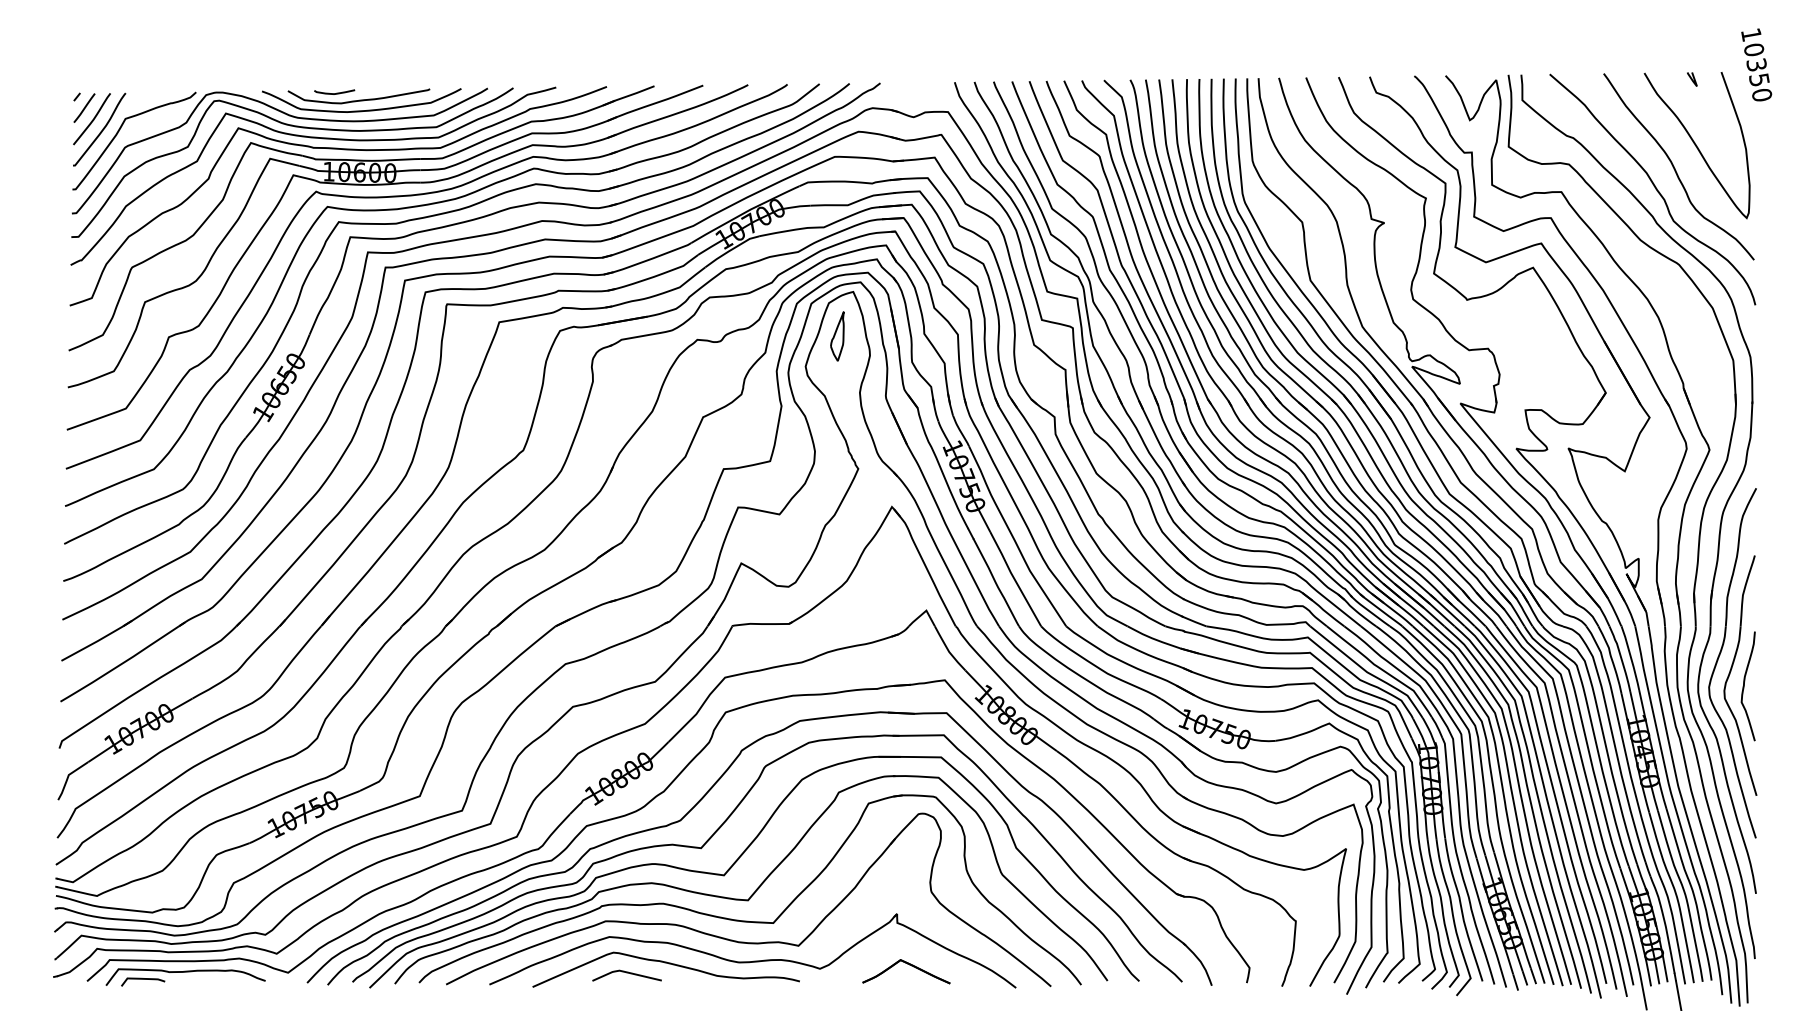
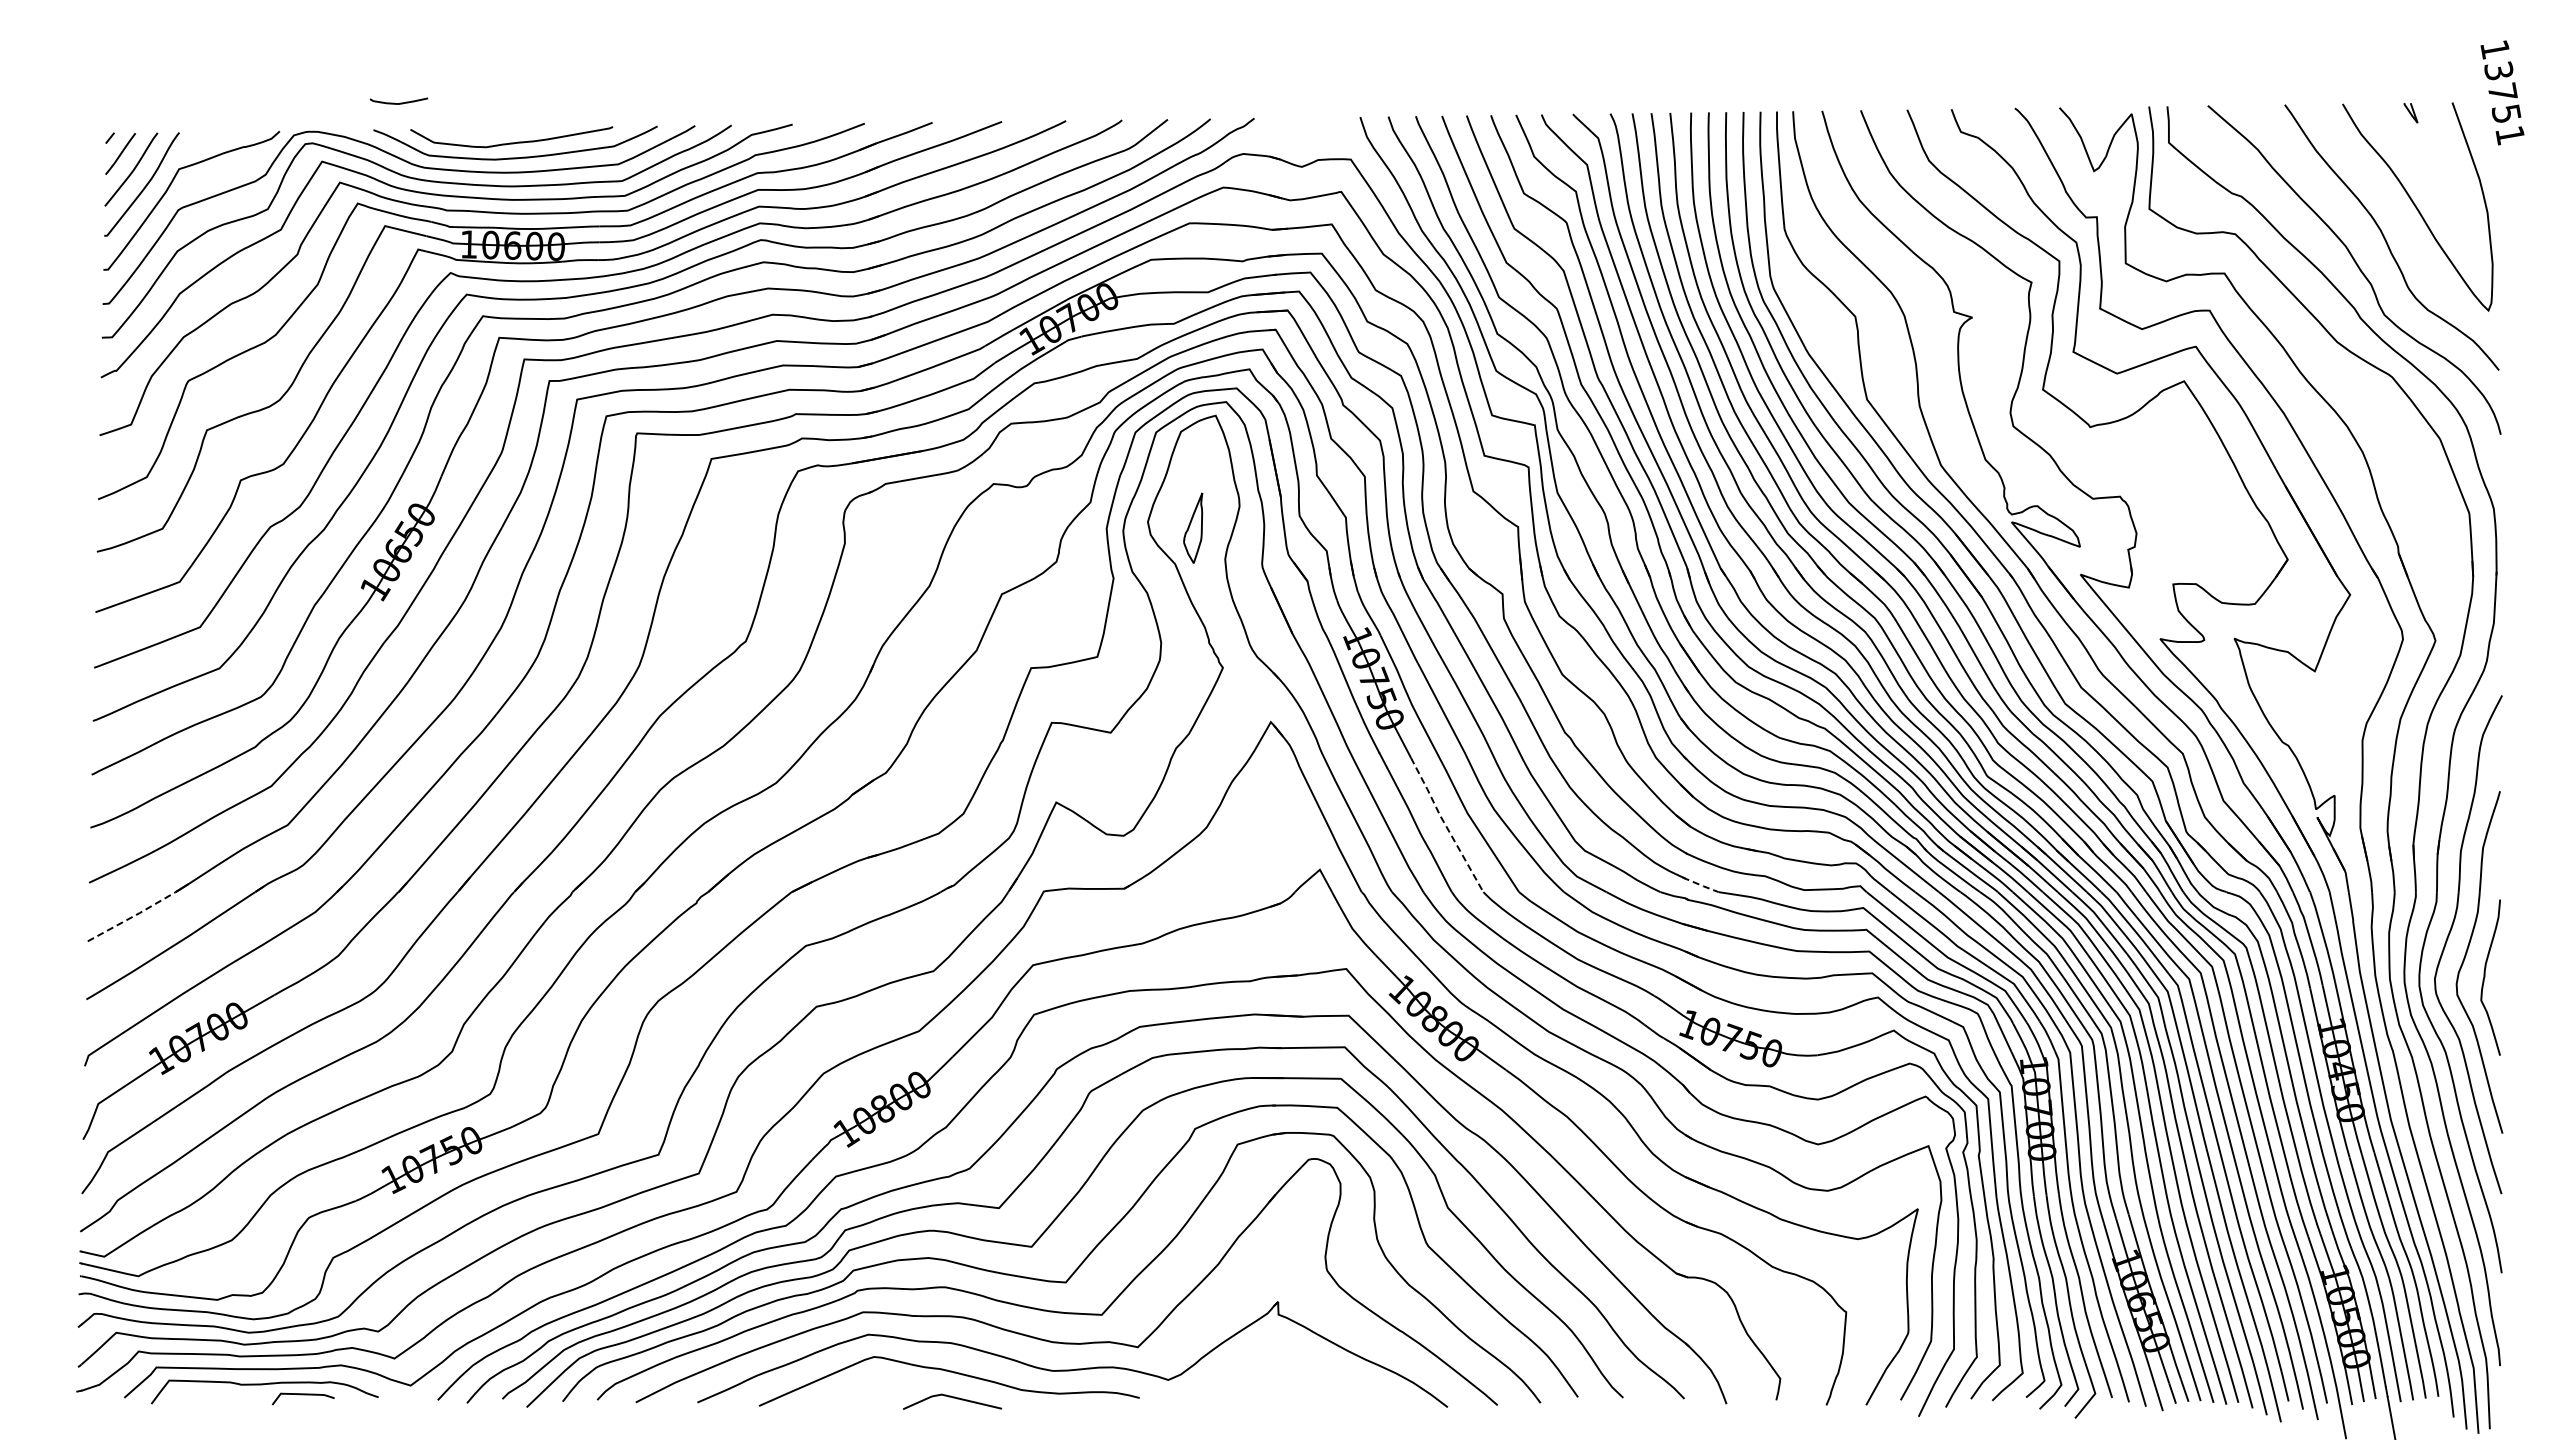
text: (1757, 72) -> (2504, 103), 10350 -> 13751
curve: (335, 93) -> (400, 102), moved
part: (837, 335) -> (1193, 527), moved
line: (1014, 578) -> (1445, 824), solid -> dashed
line: (1193, 621) -> (1700, 885), solid -> dashed
line: (93, 643) -> (133, 916), solid -> dashed
part: (909, 964) -> (1295, 1374), removed
curve: (627, 973) -> (953, 1398), moved
curve: (142, 979) -> (302, 1395), moved

